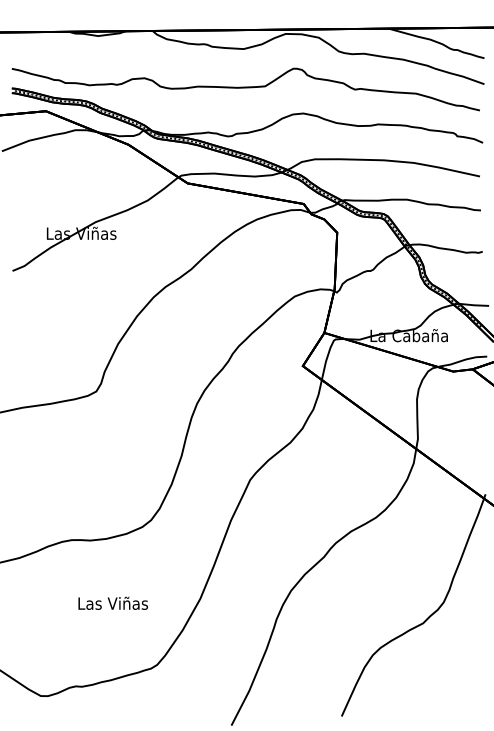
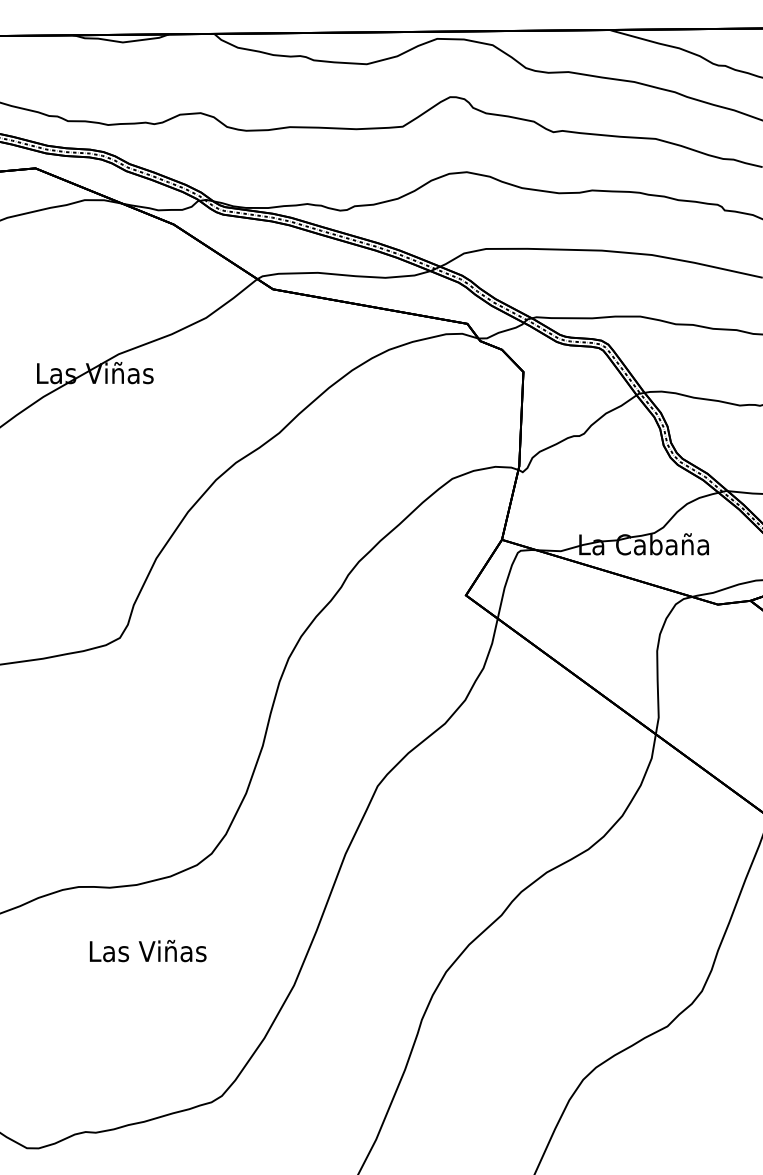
text: (112, 602) -> (146, 949), moved

